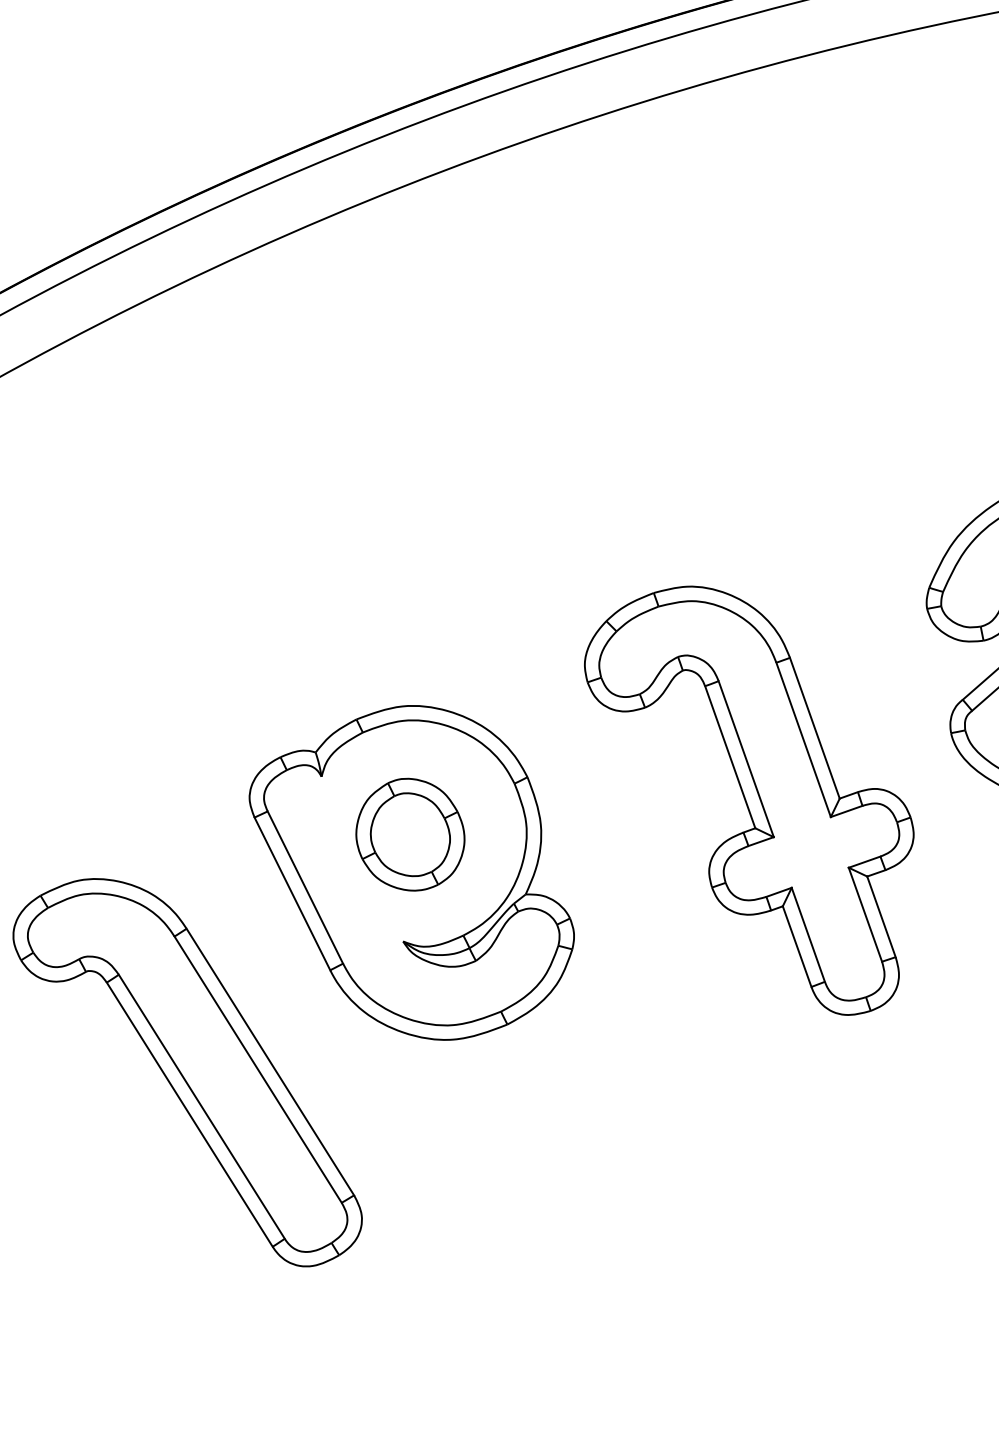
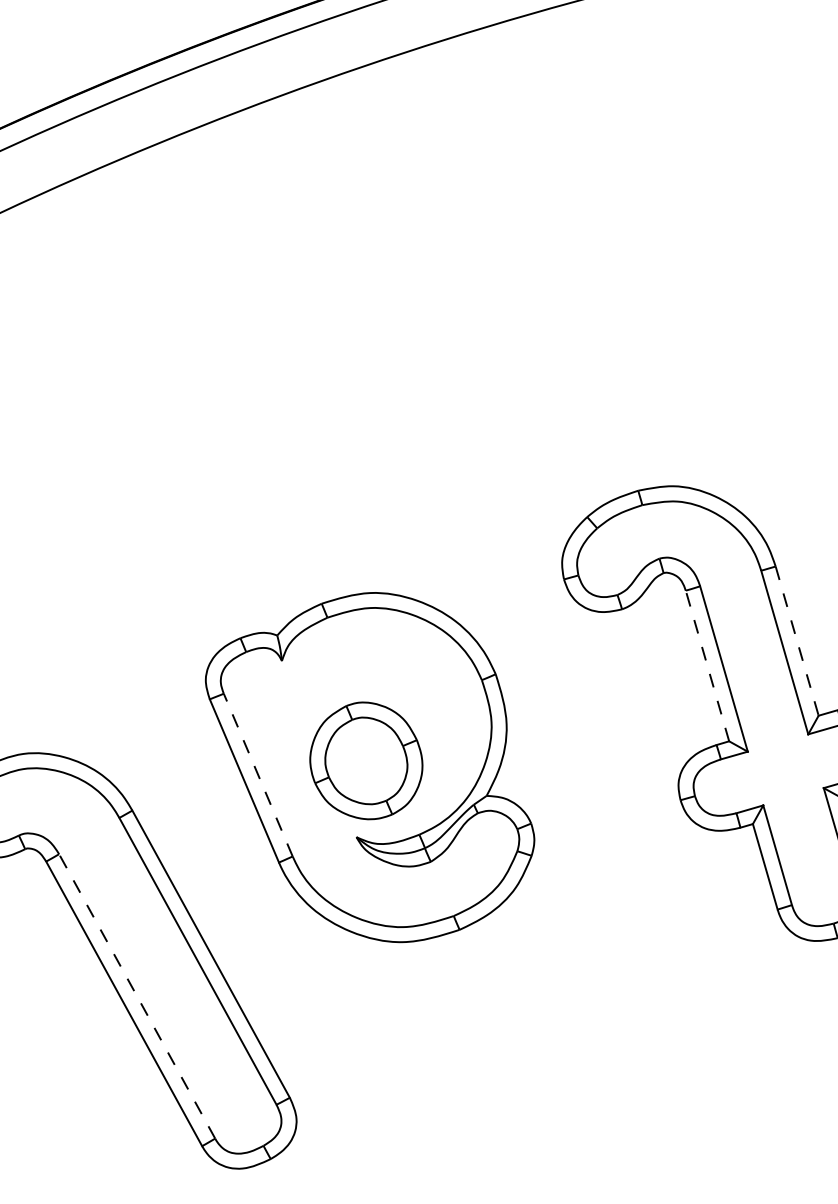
line: (814, 728) -> (796, 641), solid -> dashed
line: (730, 756) -> (707, 665), solid -> dashed
part: (410, 834) -> (366, 760), moved
line: (305, 887) -> (258, 775), solid -> dashed
line: (201, 1106) -> (136, 996), solid -> dashed

